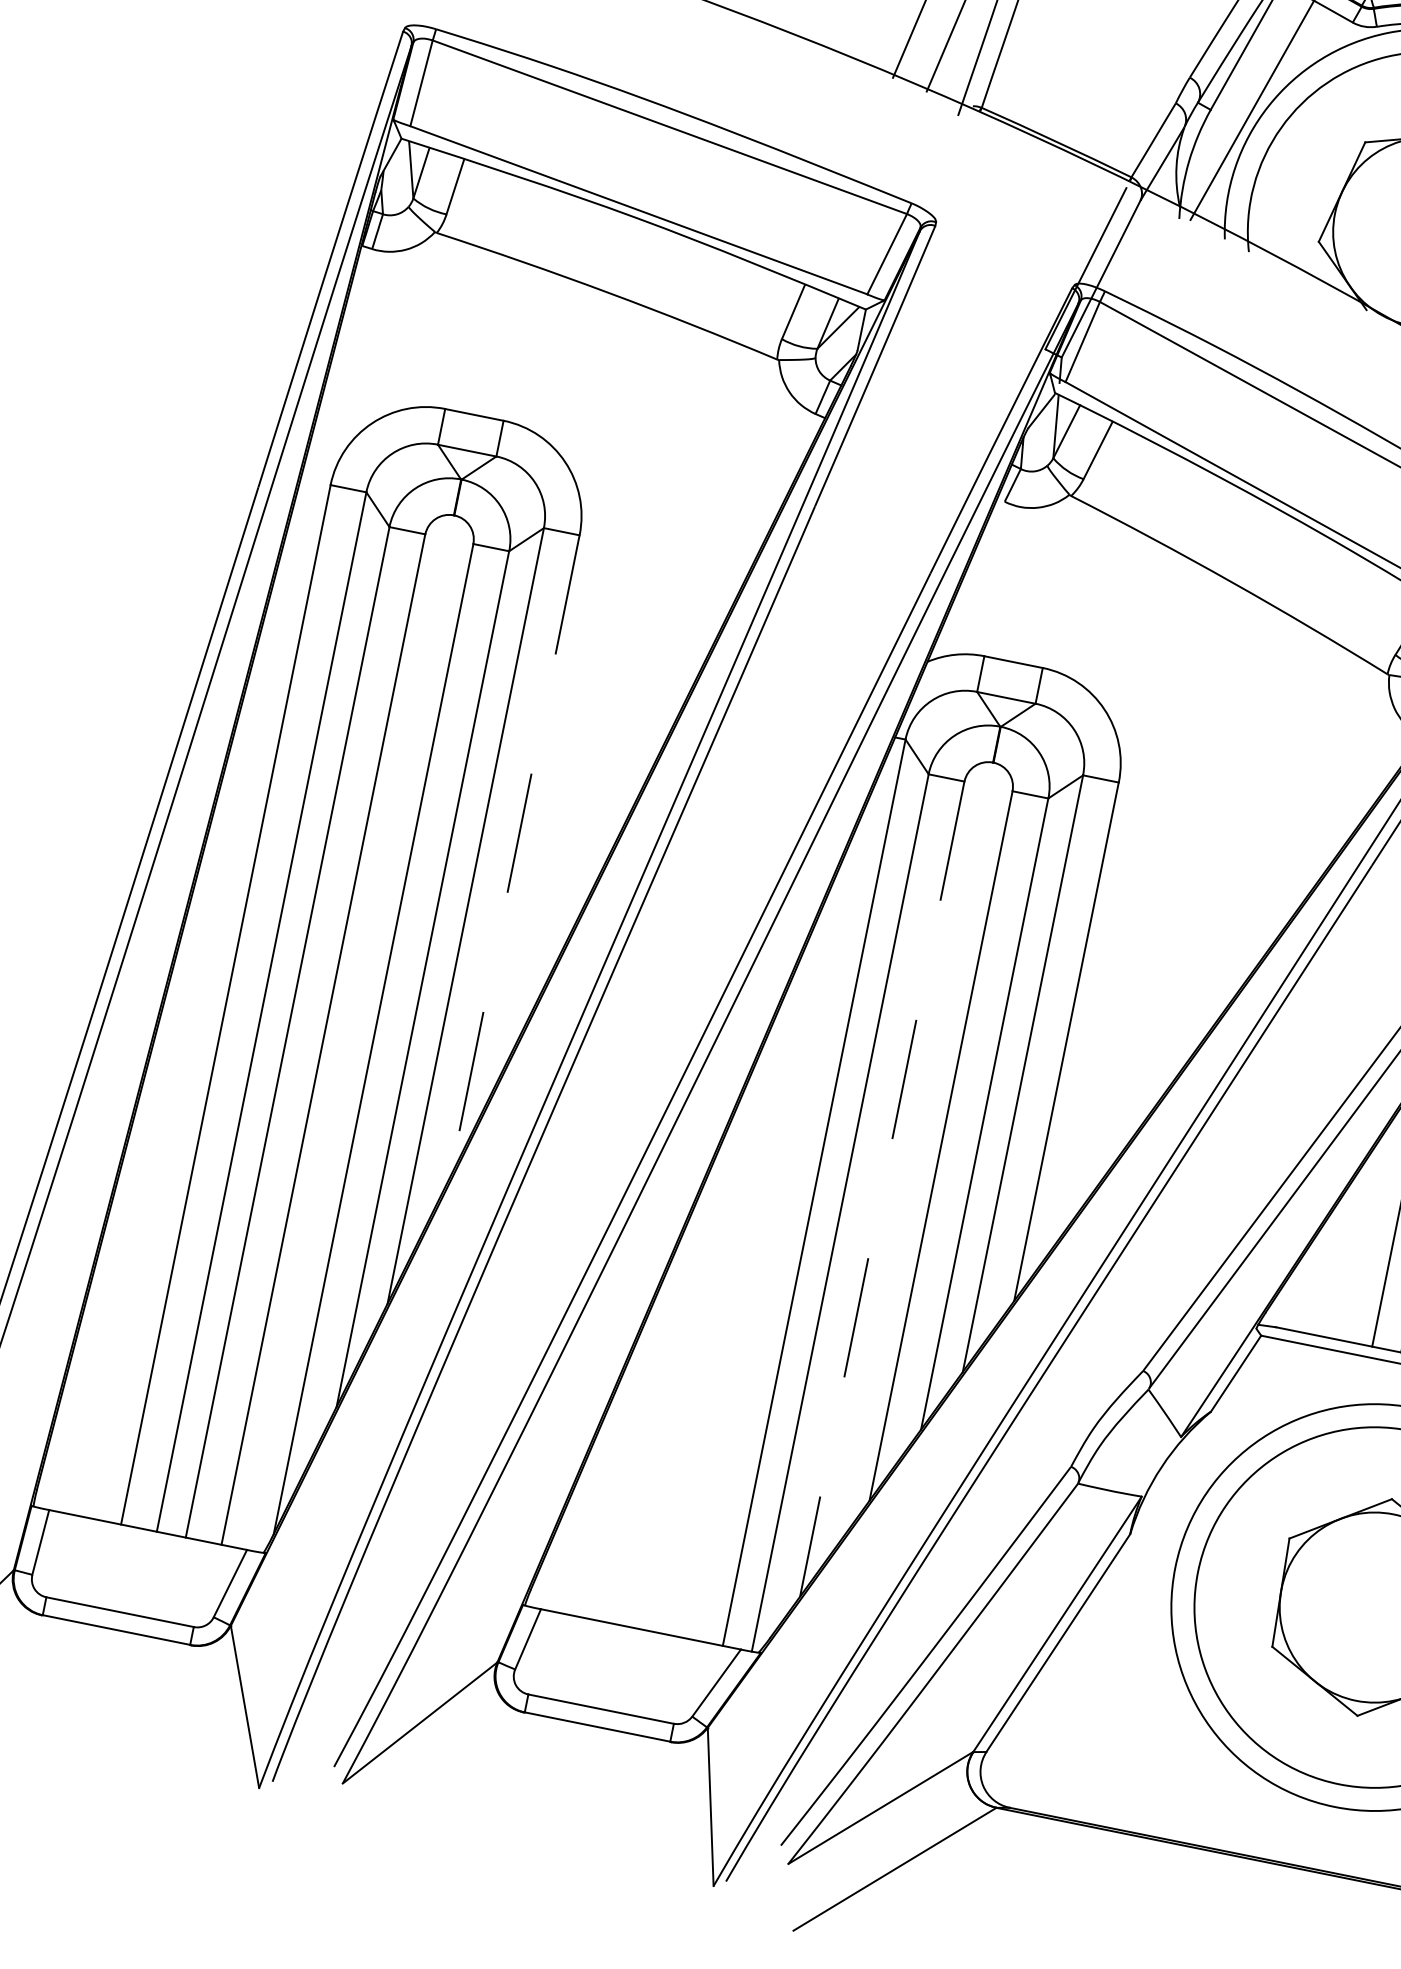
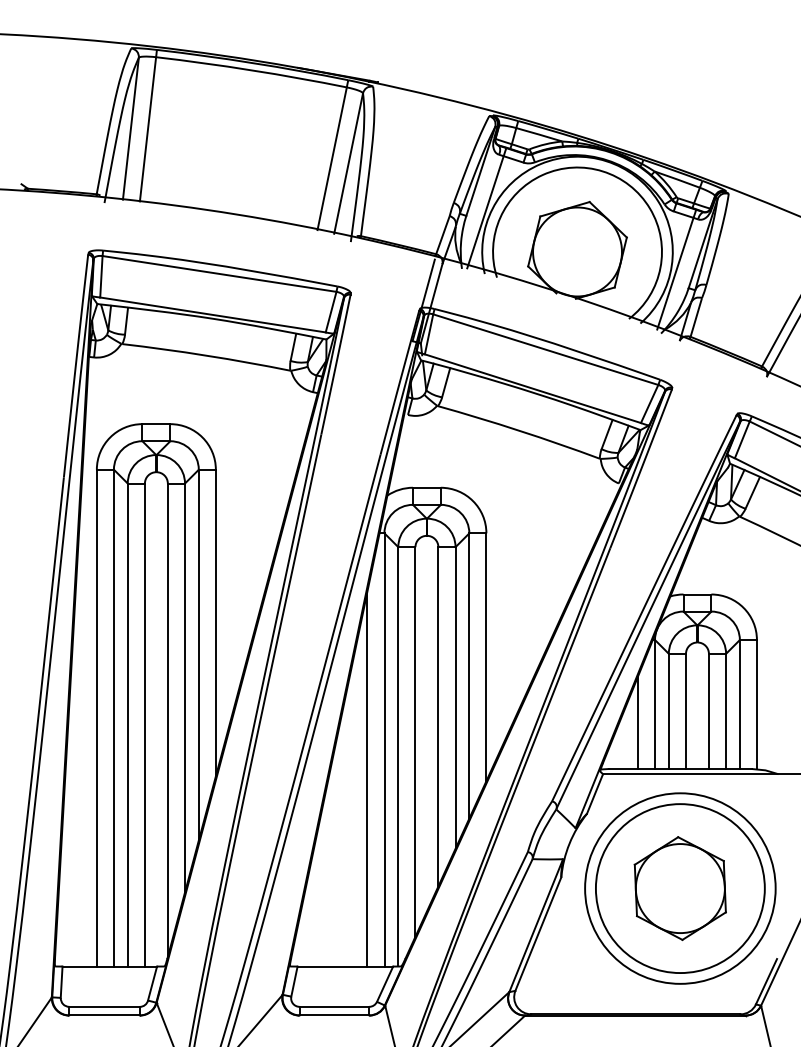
line: (513, 856) -> (215, 623), dashed -> solid
line: (882, 1190) -> (415, 742), dashed -> solid
line: (1355, 1242) -> (637, 722), added
line: (766, 1245) -> (367, 778), added

